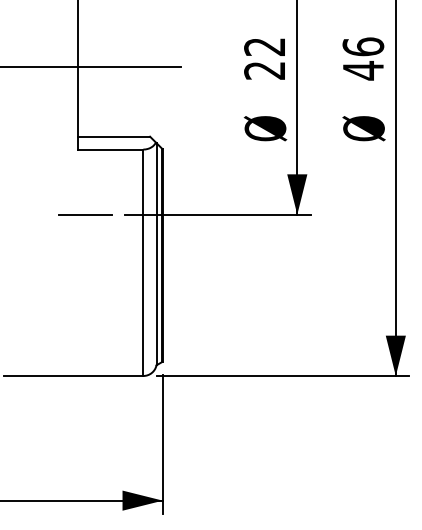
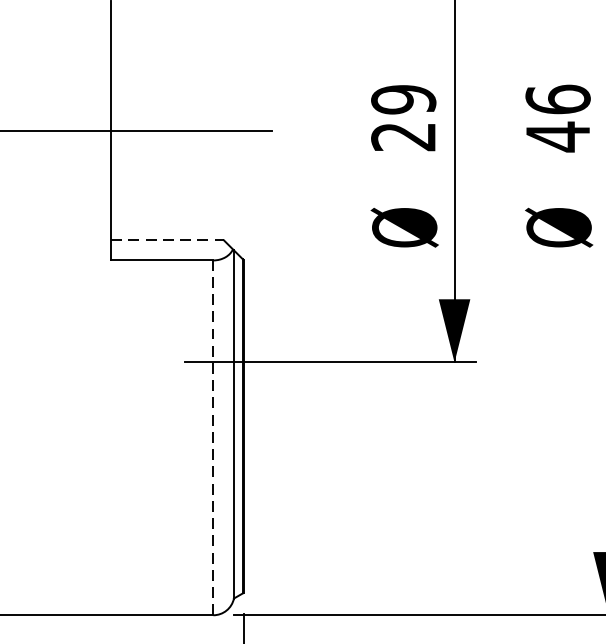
text: (264, 46) -> (403, 98), 22 -> 29
line: (114, 136) -> (168, 239), solid -> dashed
line: (85, 214) -> (122, 362), removed
line: (143, 262) -> (213, 437), solid -> dashed

